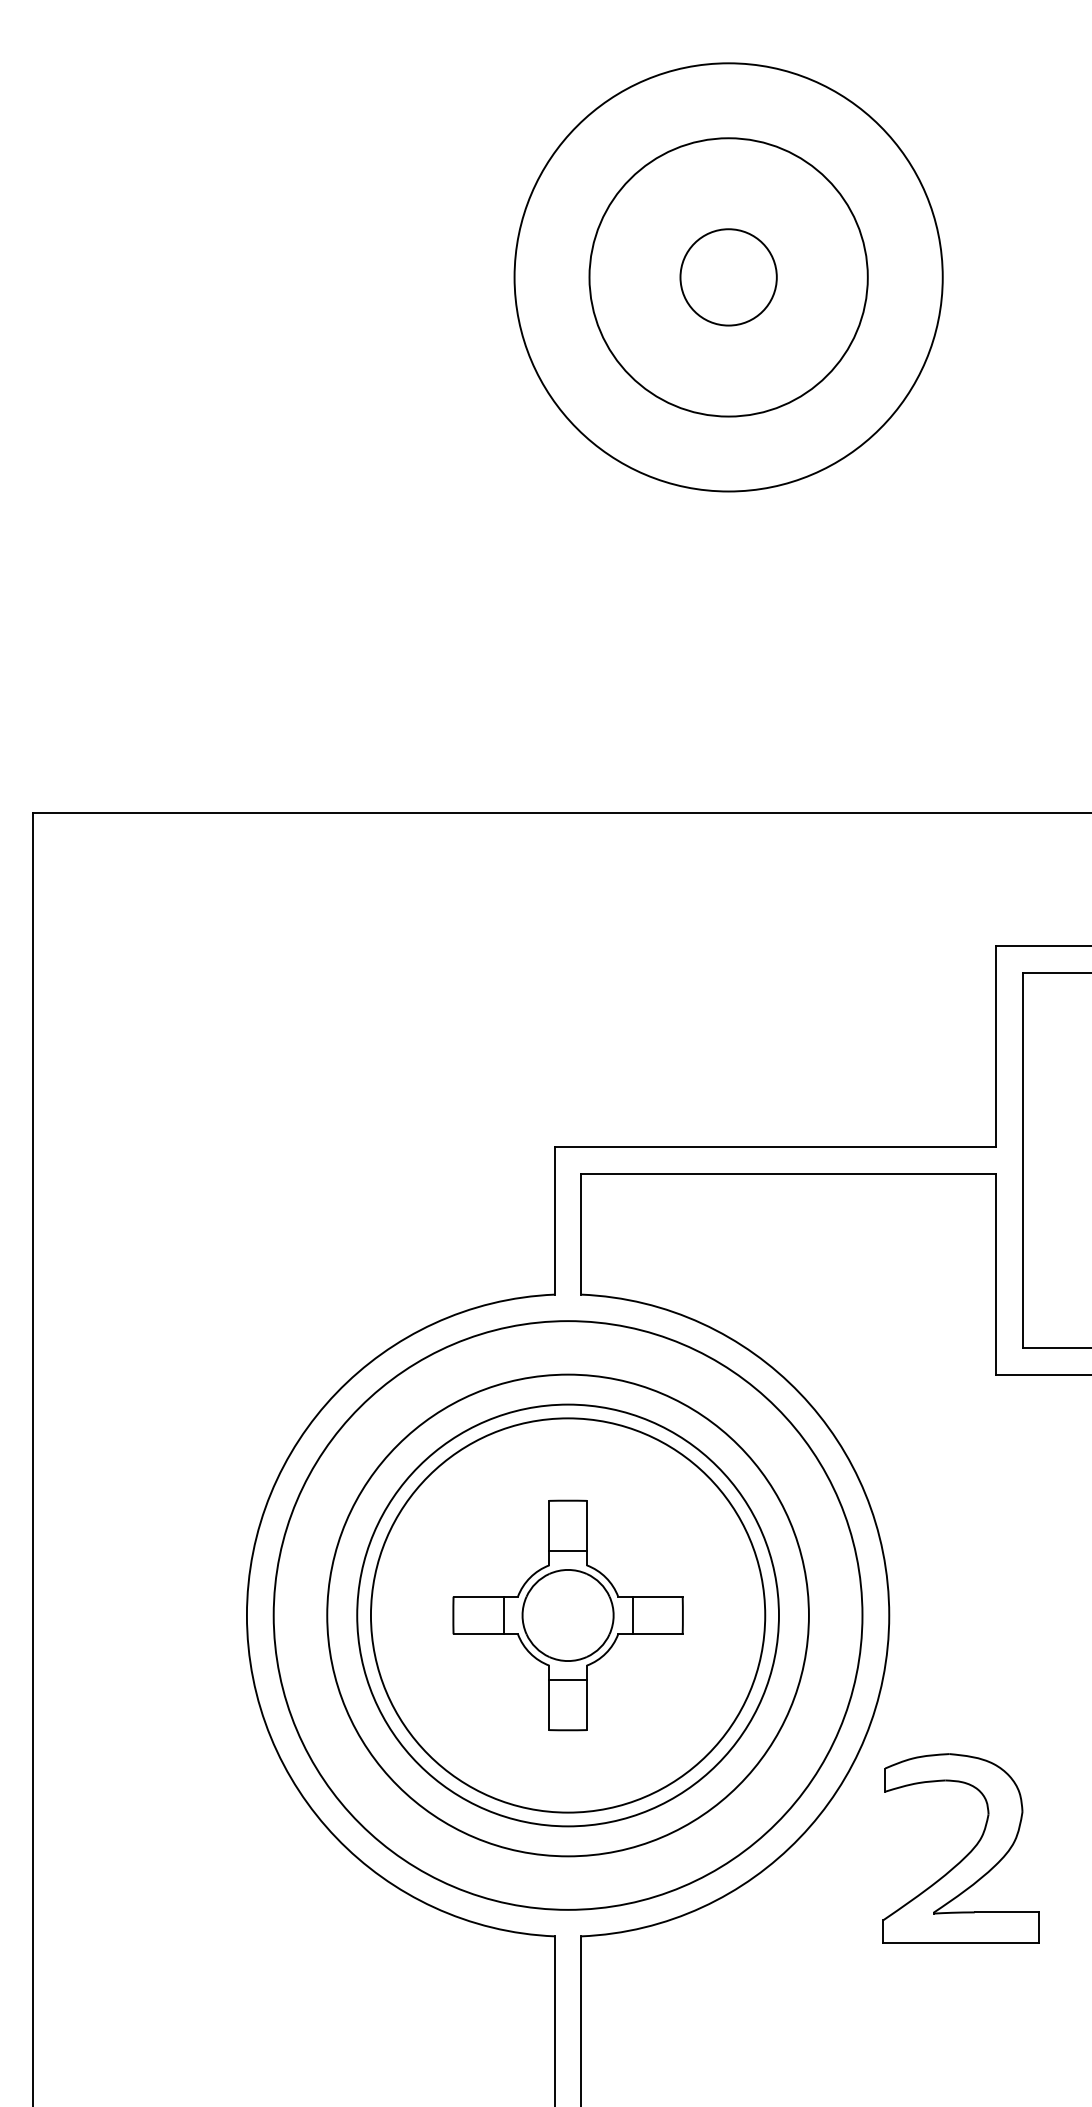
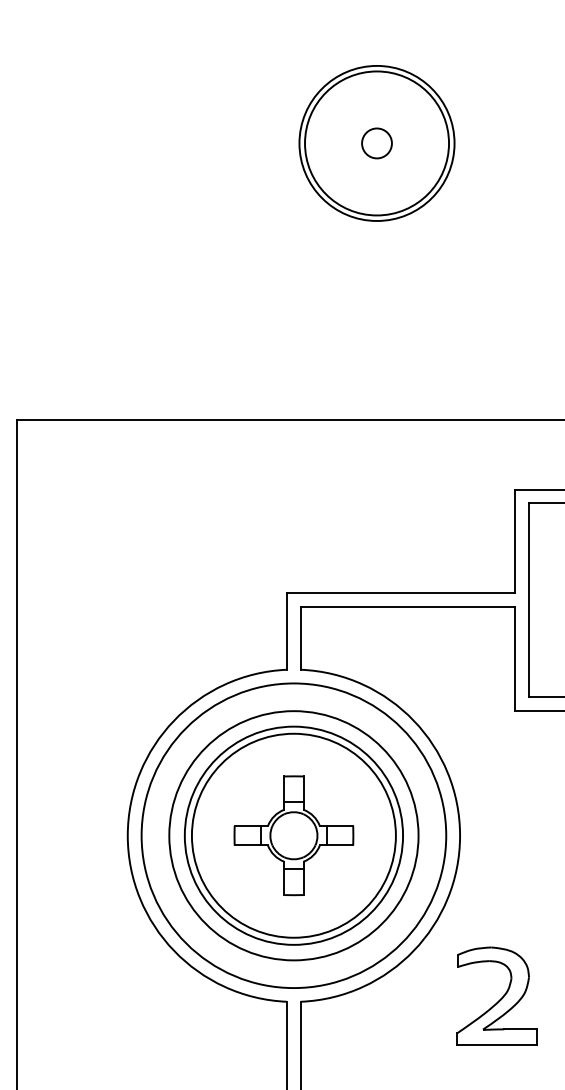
circle: (727, 277) -> (376, 143), size x0.6
circle: (727, 277) -> (376, 143), size x0.7
part: (959, 1846) -> (496, 995), moved

